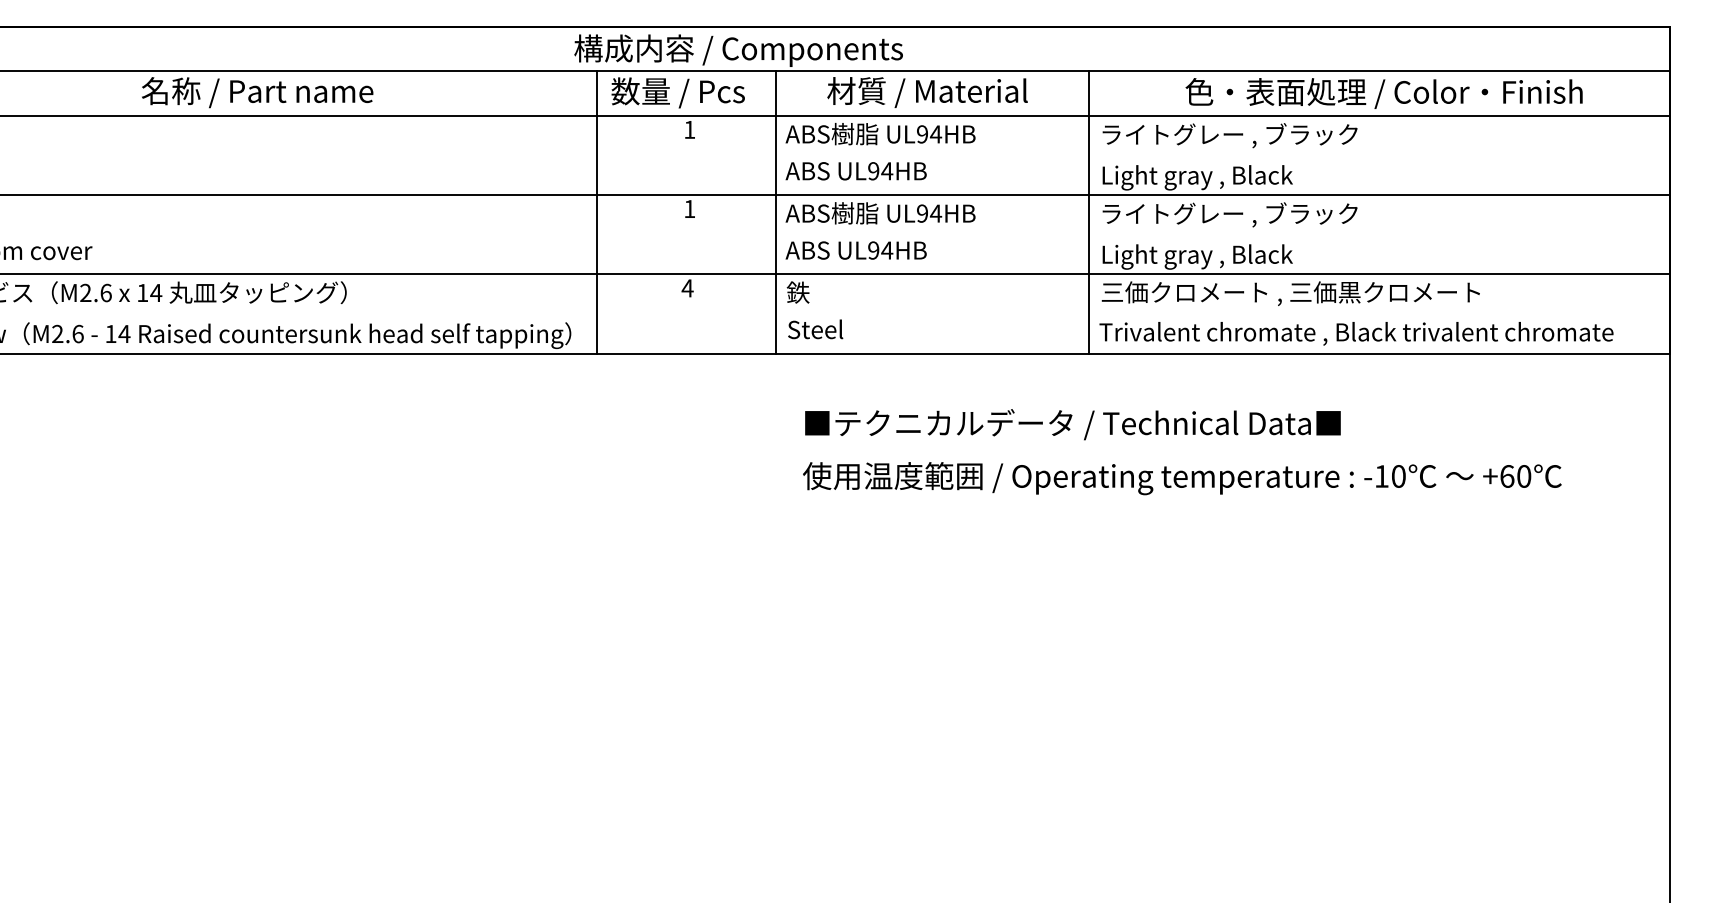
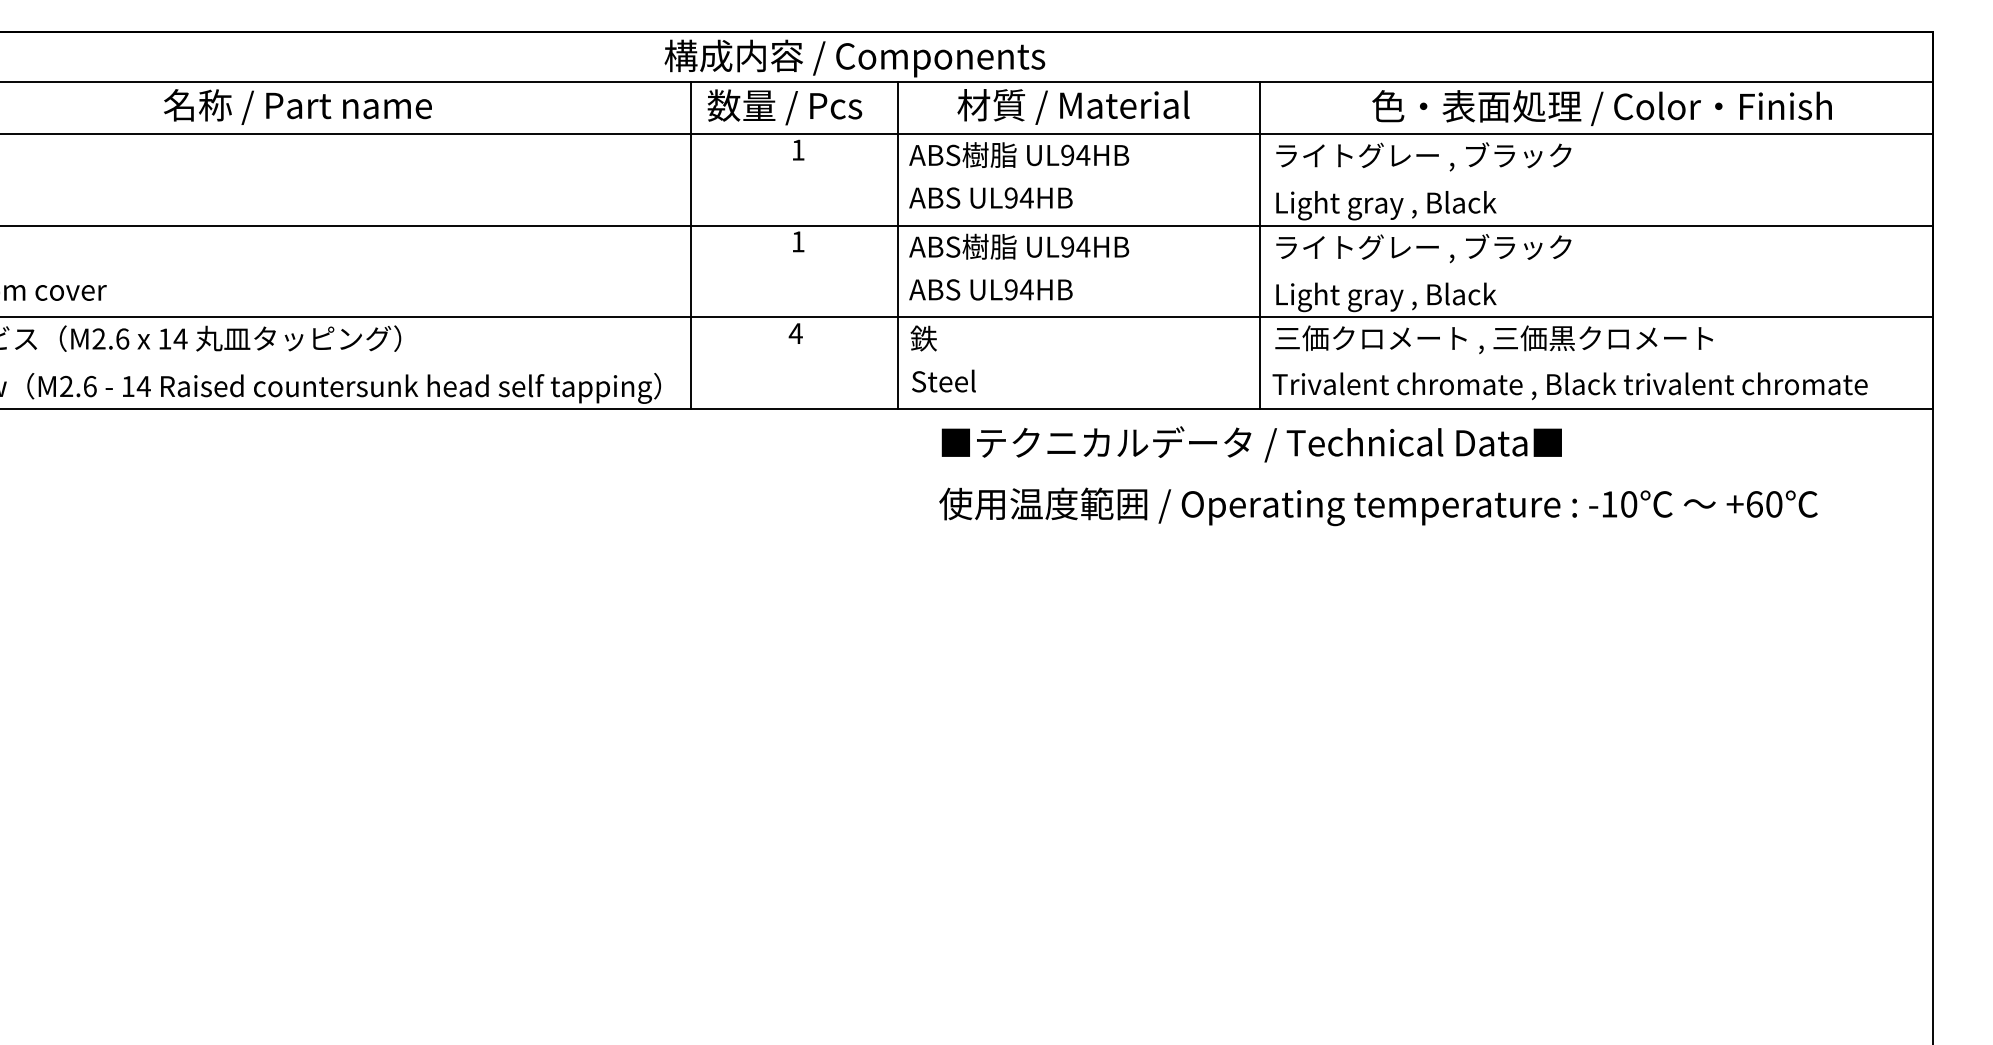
text: (1182, 452) -> (1378, 476), moved

